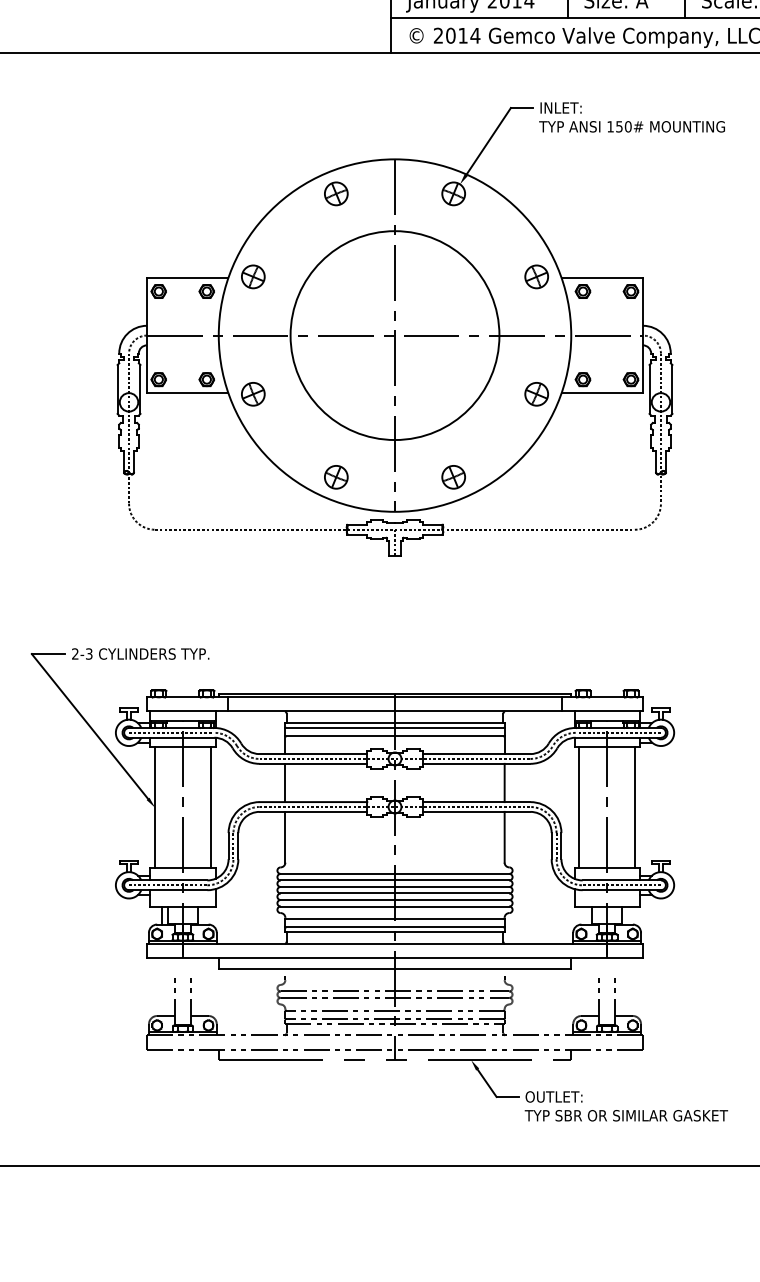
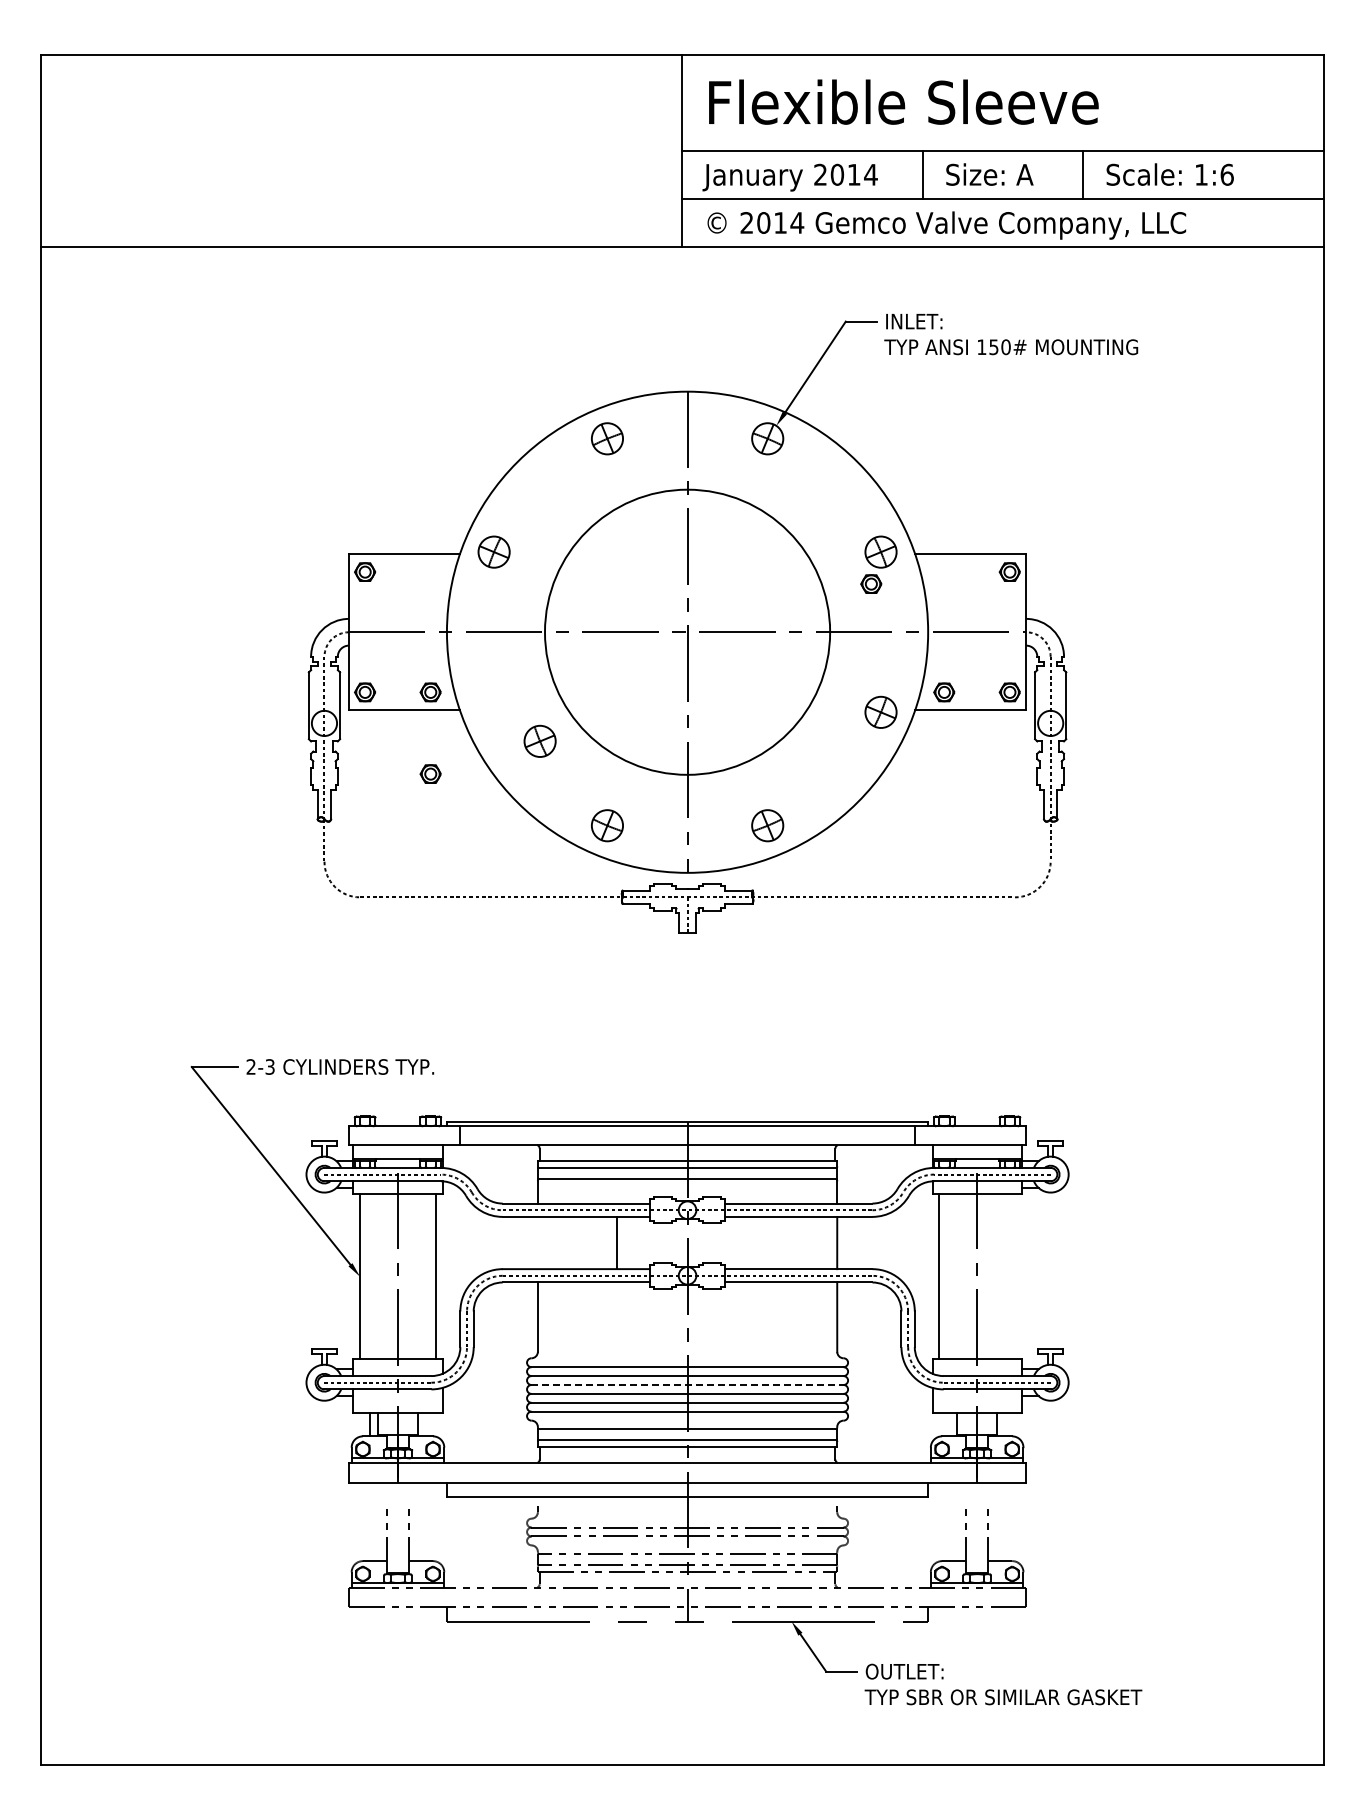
part: (206, 291) -> (430, 773), moved
part: (583, 291) -> (871, 583), moved
part: (252, 393) -> (539, 740), moved
line: (285, 782) -> (616, 1242), moved
line: (635, 807) -> (1015, 1276), removed
line: (395, 887) -> (688, 1385), solid -> dashed

